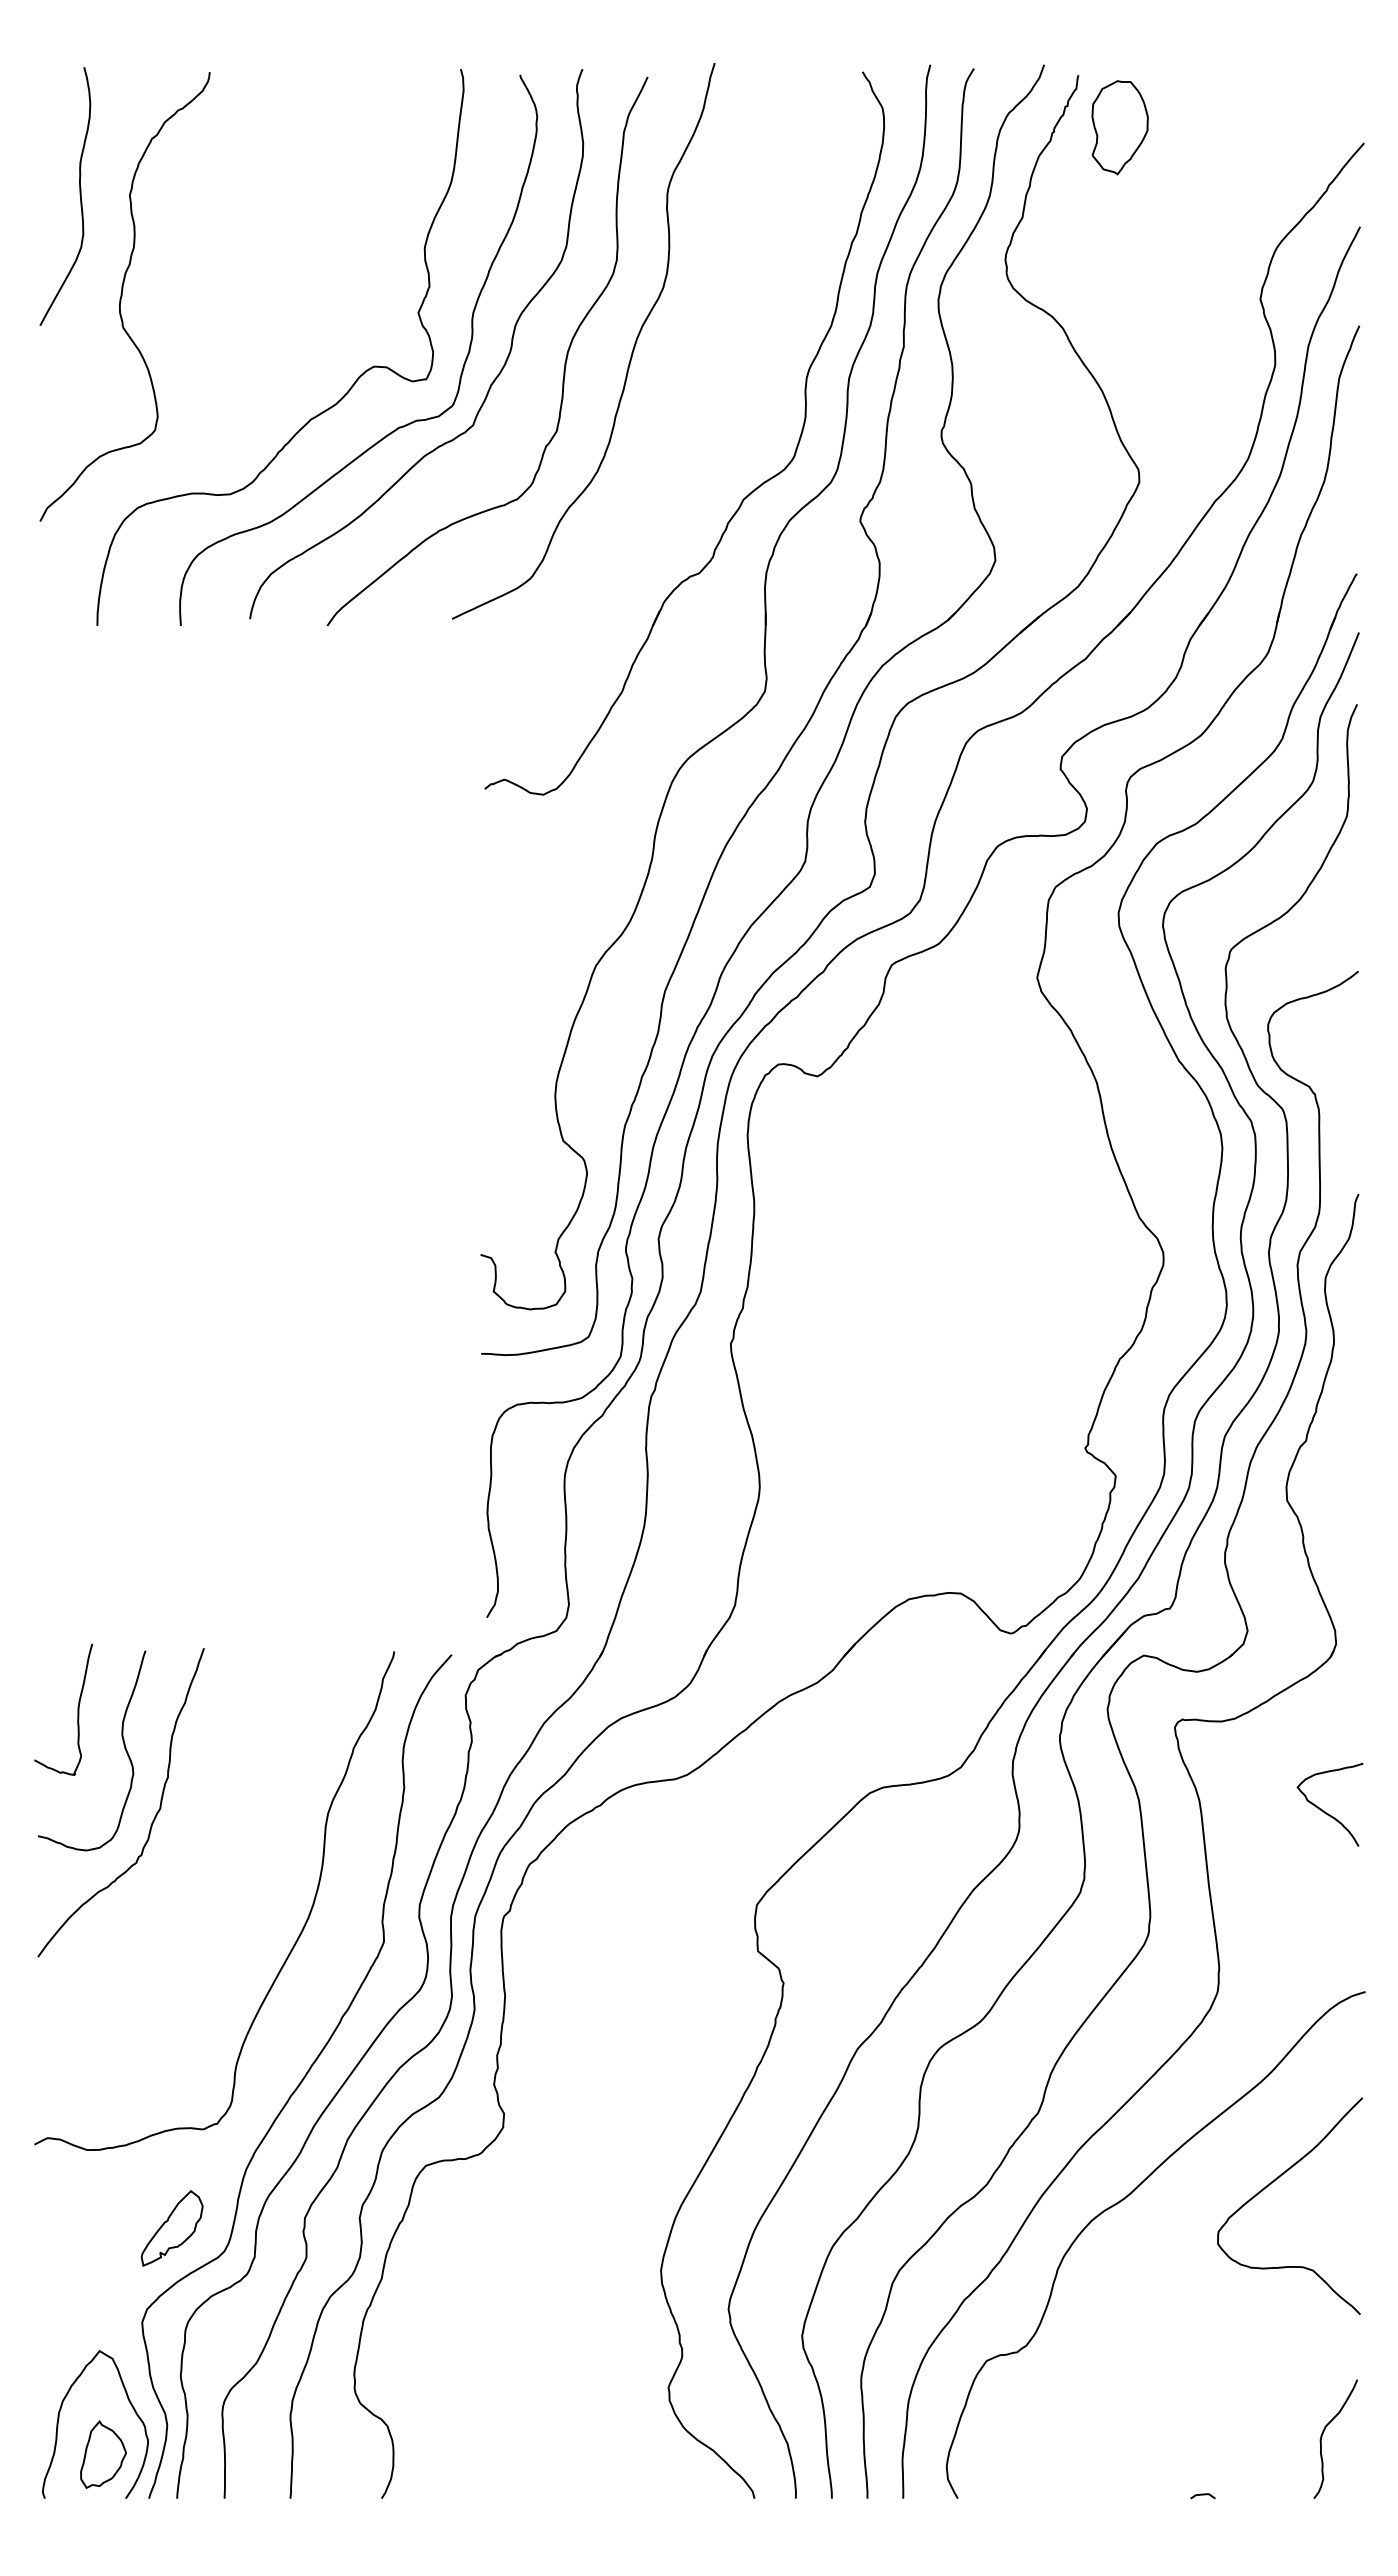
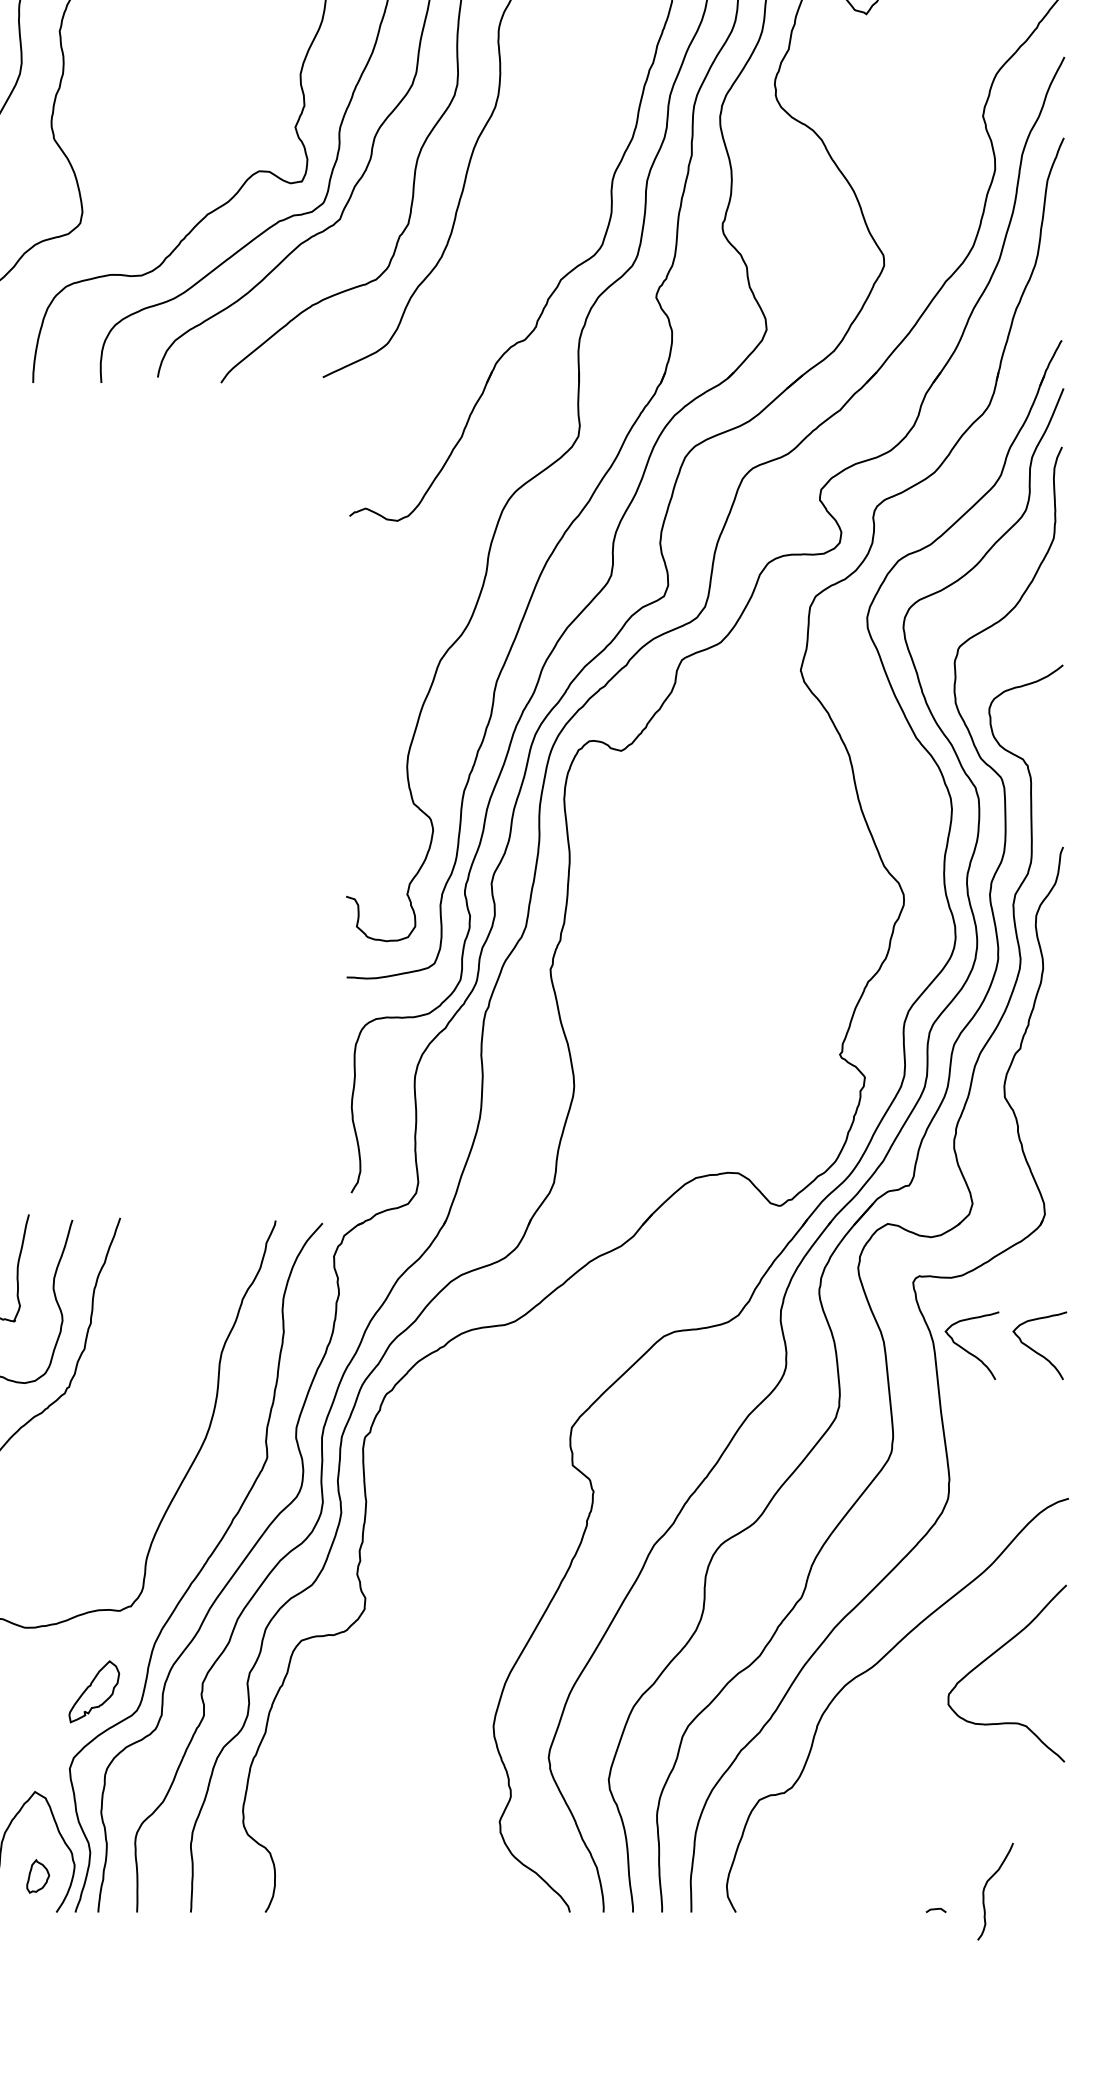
curve: (1242, 1811) -> (968, 1351), added
curve: (1323, 2434) -> (985, 1887), moved
part: (103, 2454) -> (38, 1876), size x0.6

